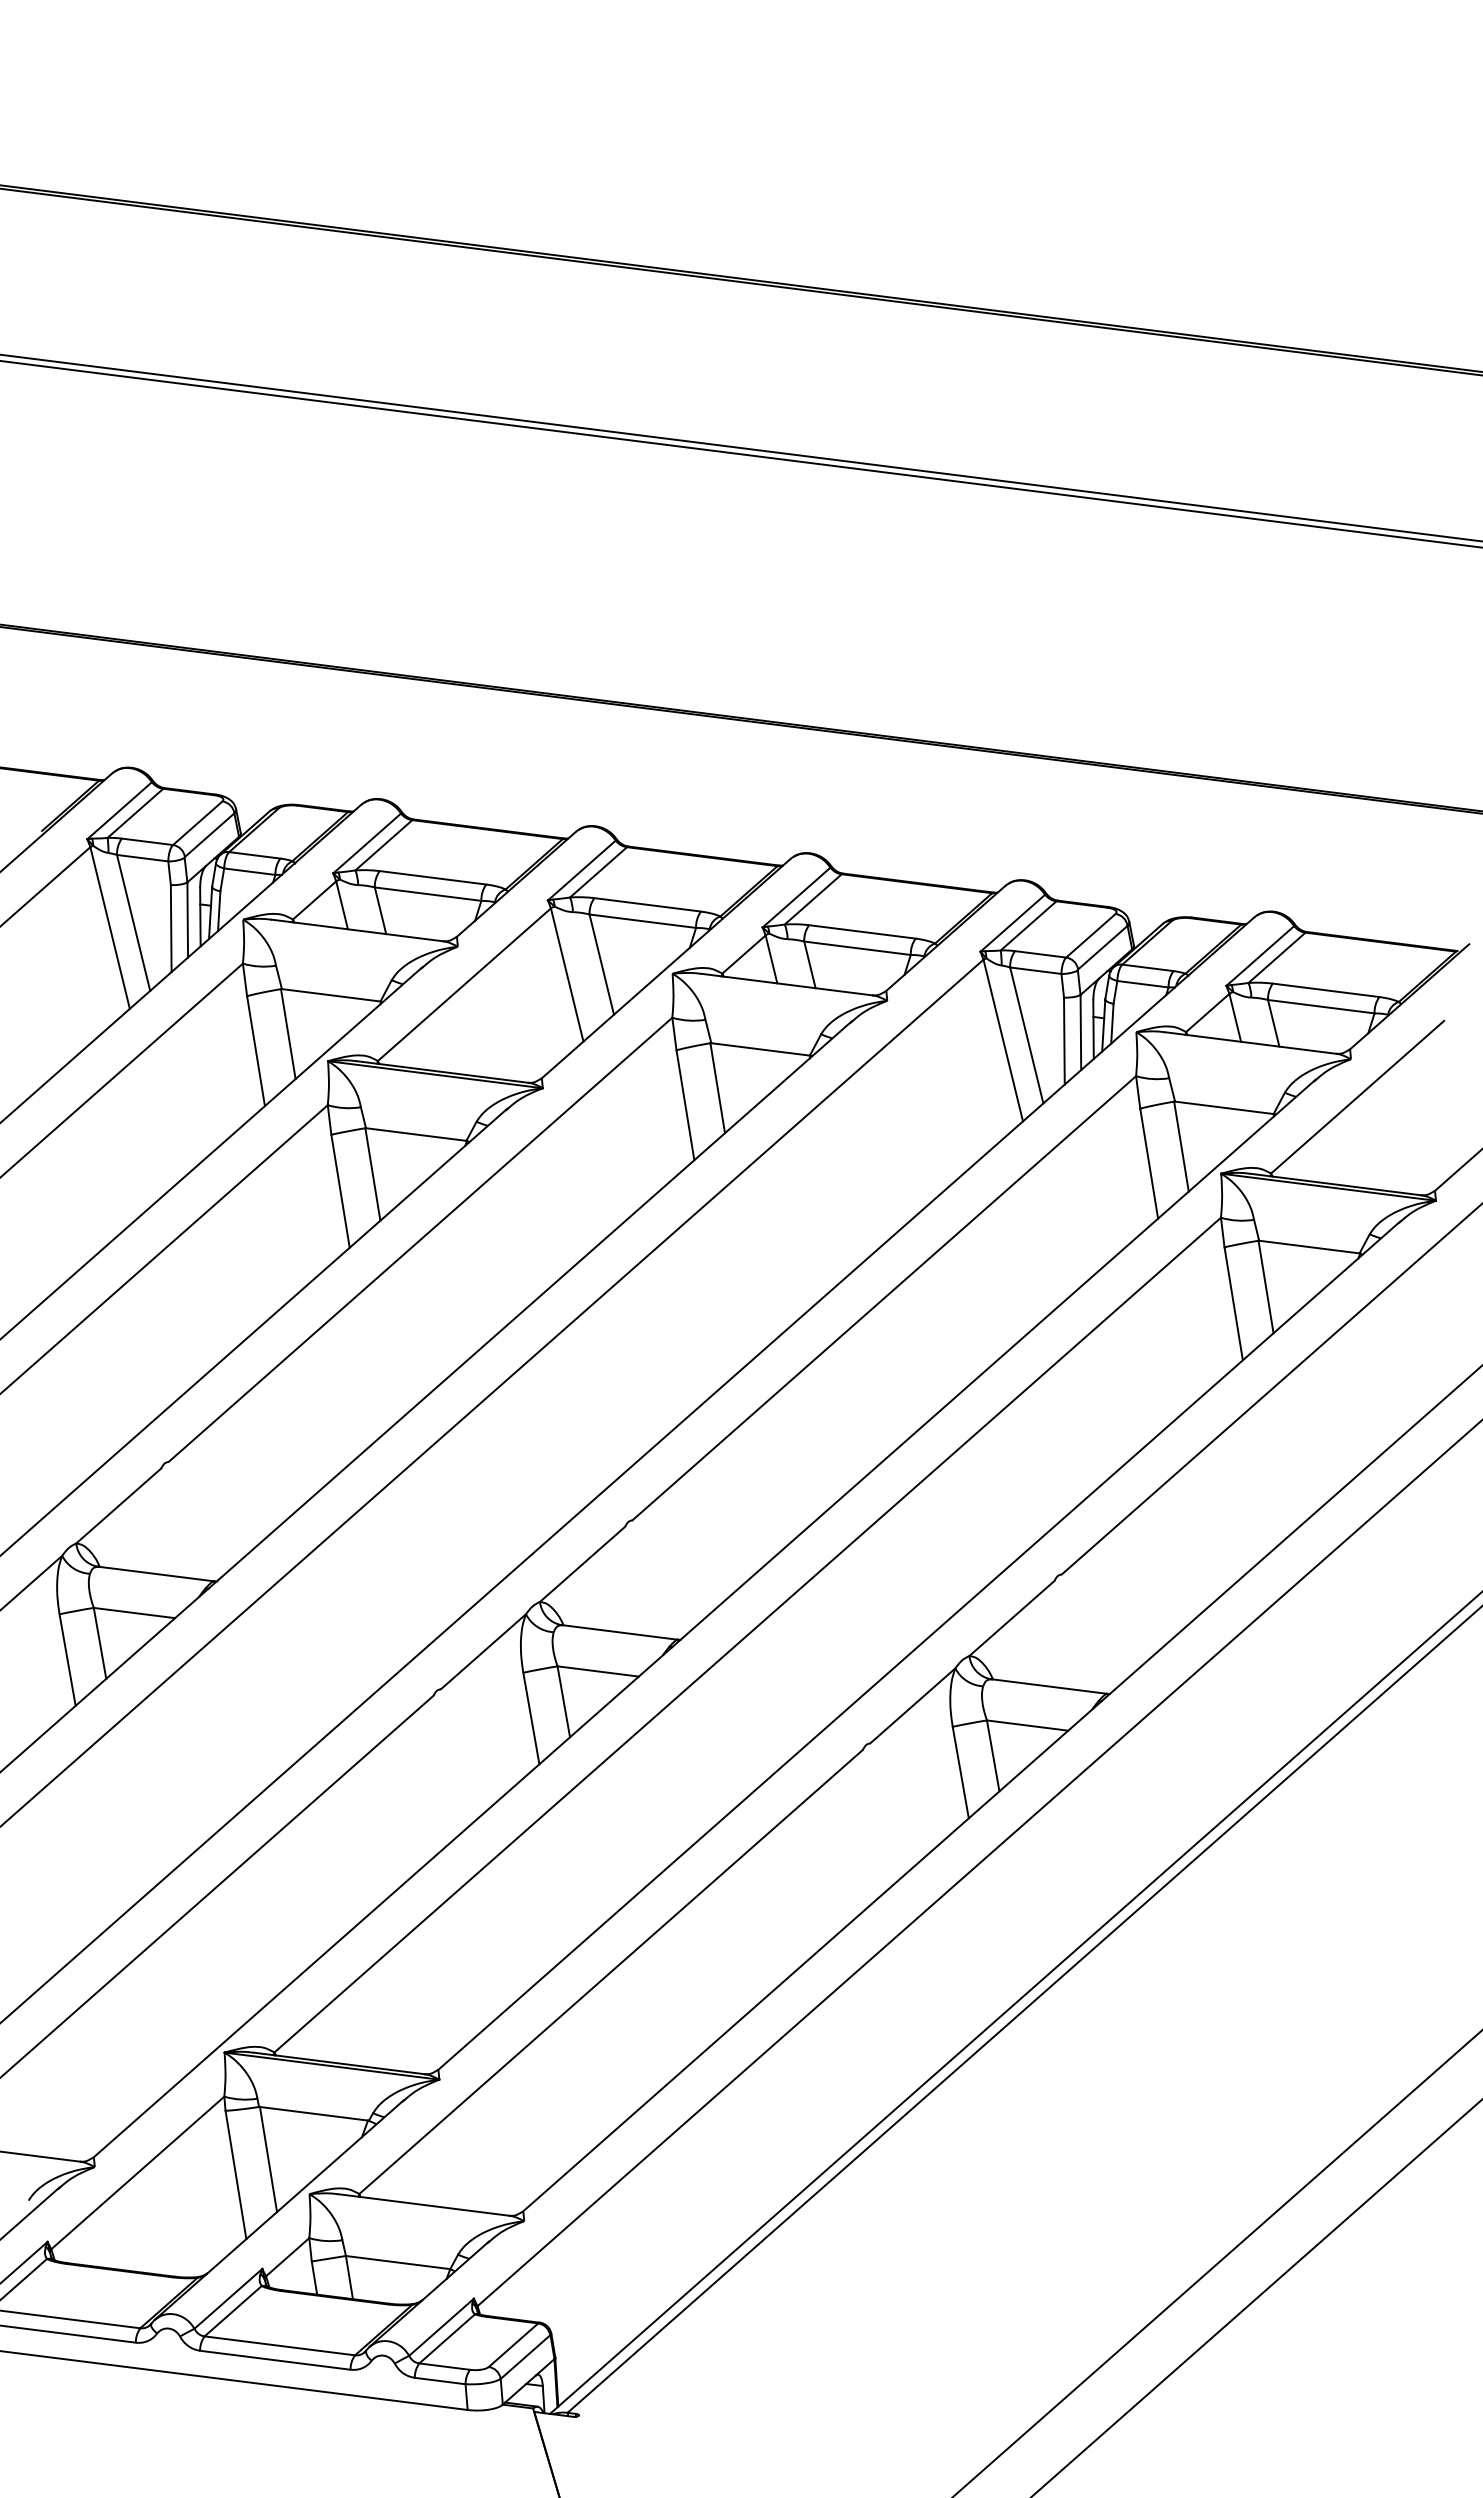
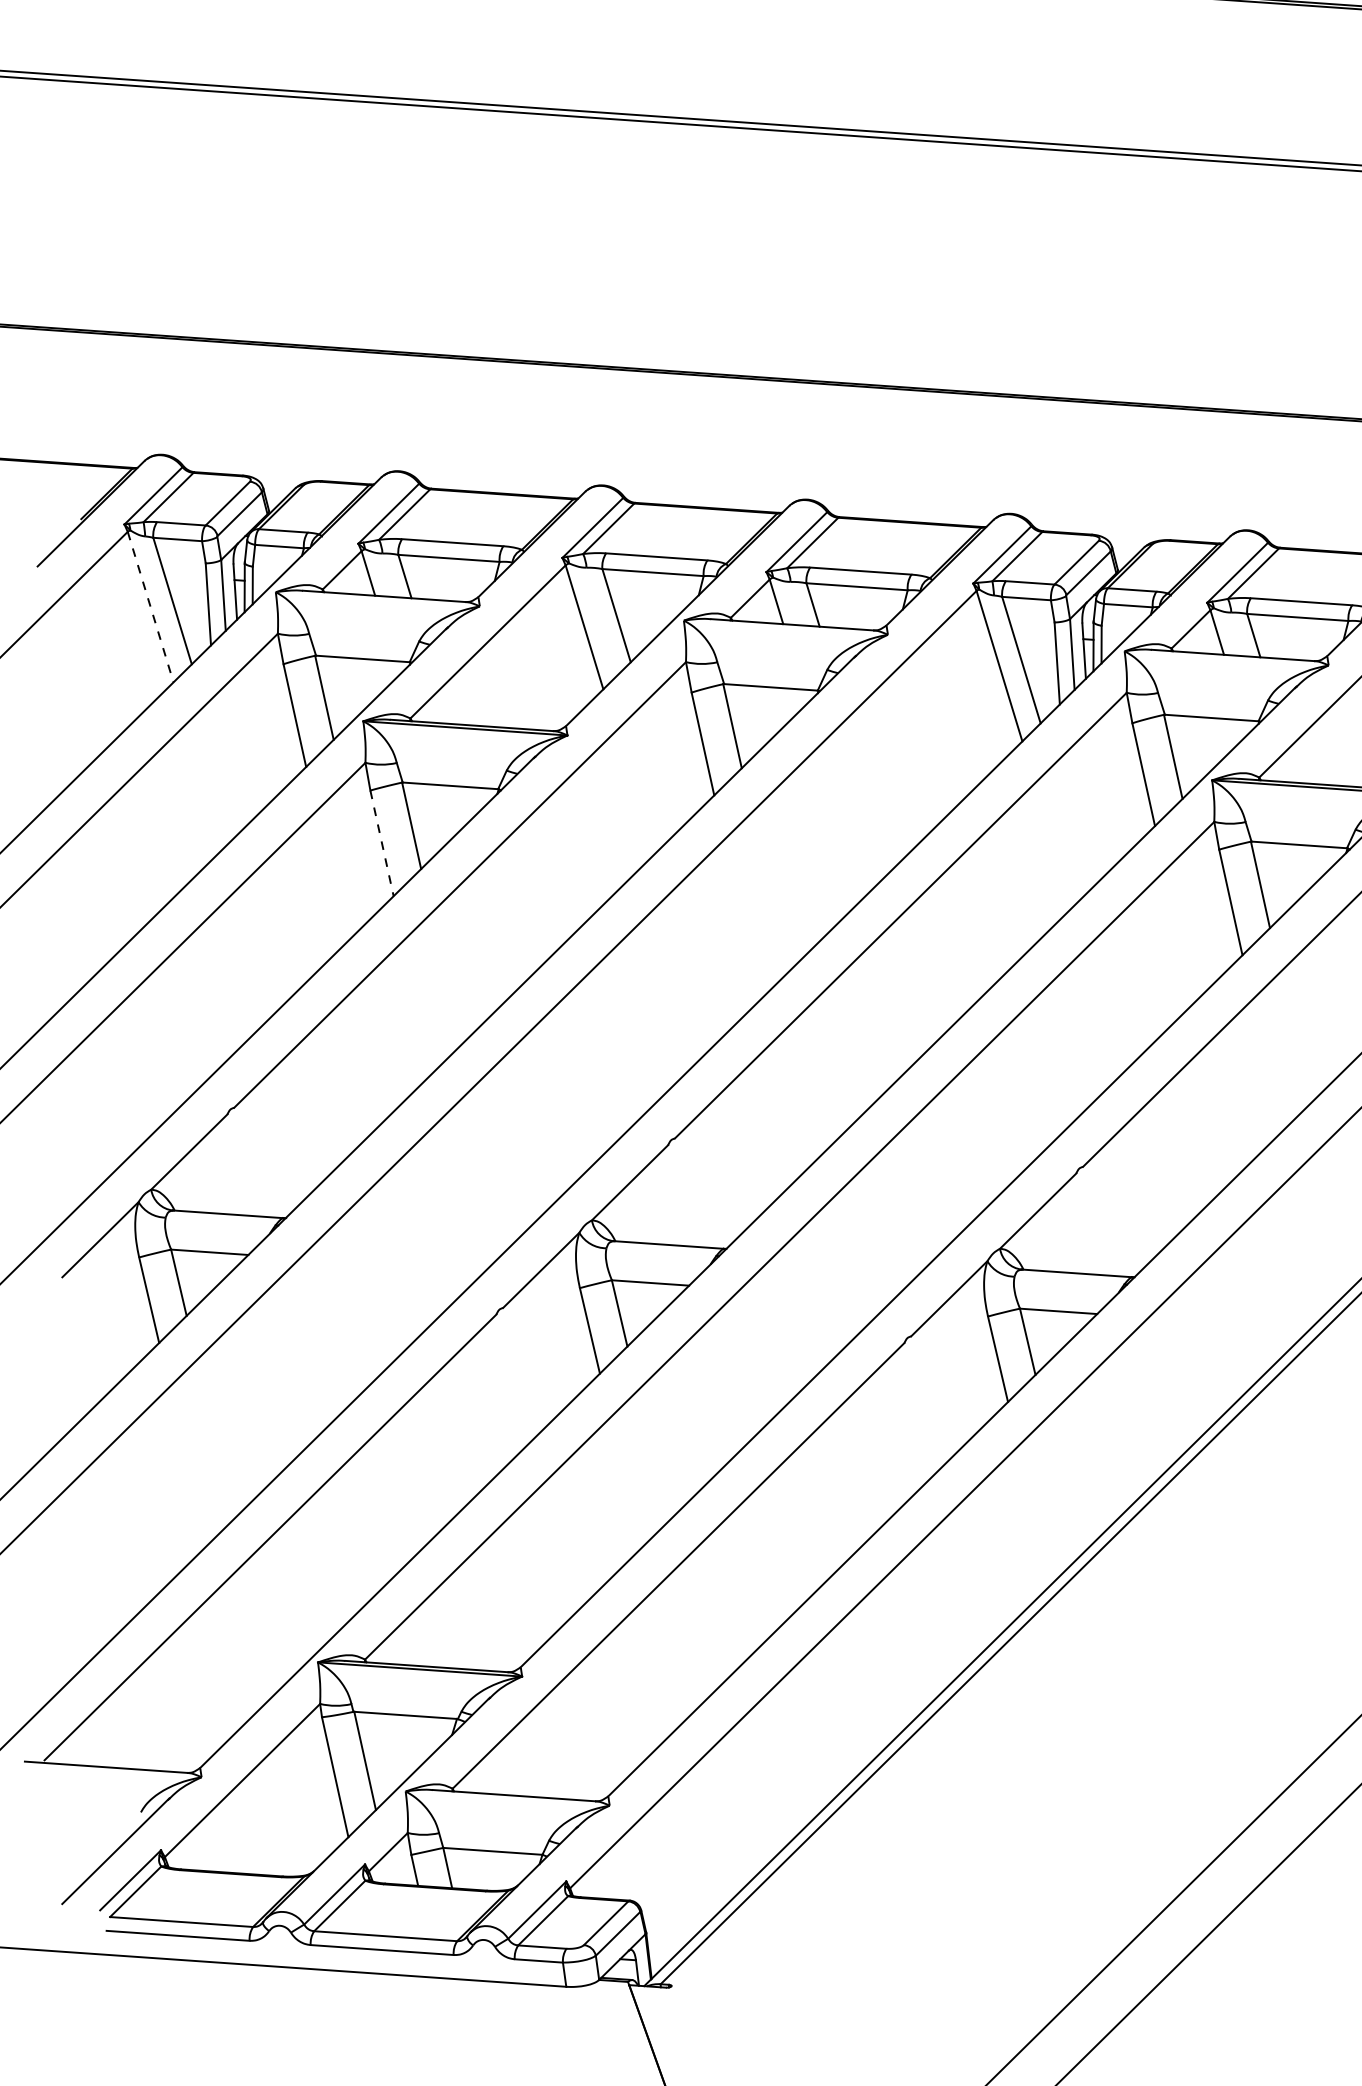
line: (110, 928) -> (151, 607), solid -> dashed
line: (340, 1191) -> (381, 843), solid -> dashed

